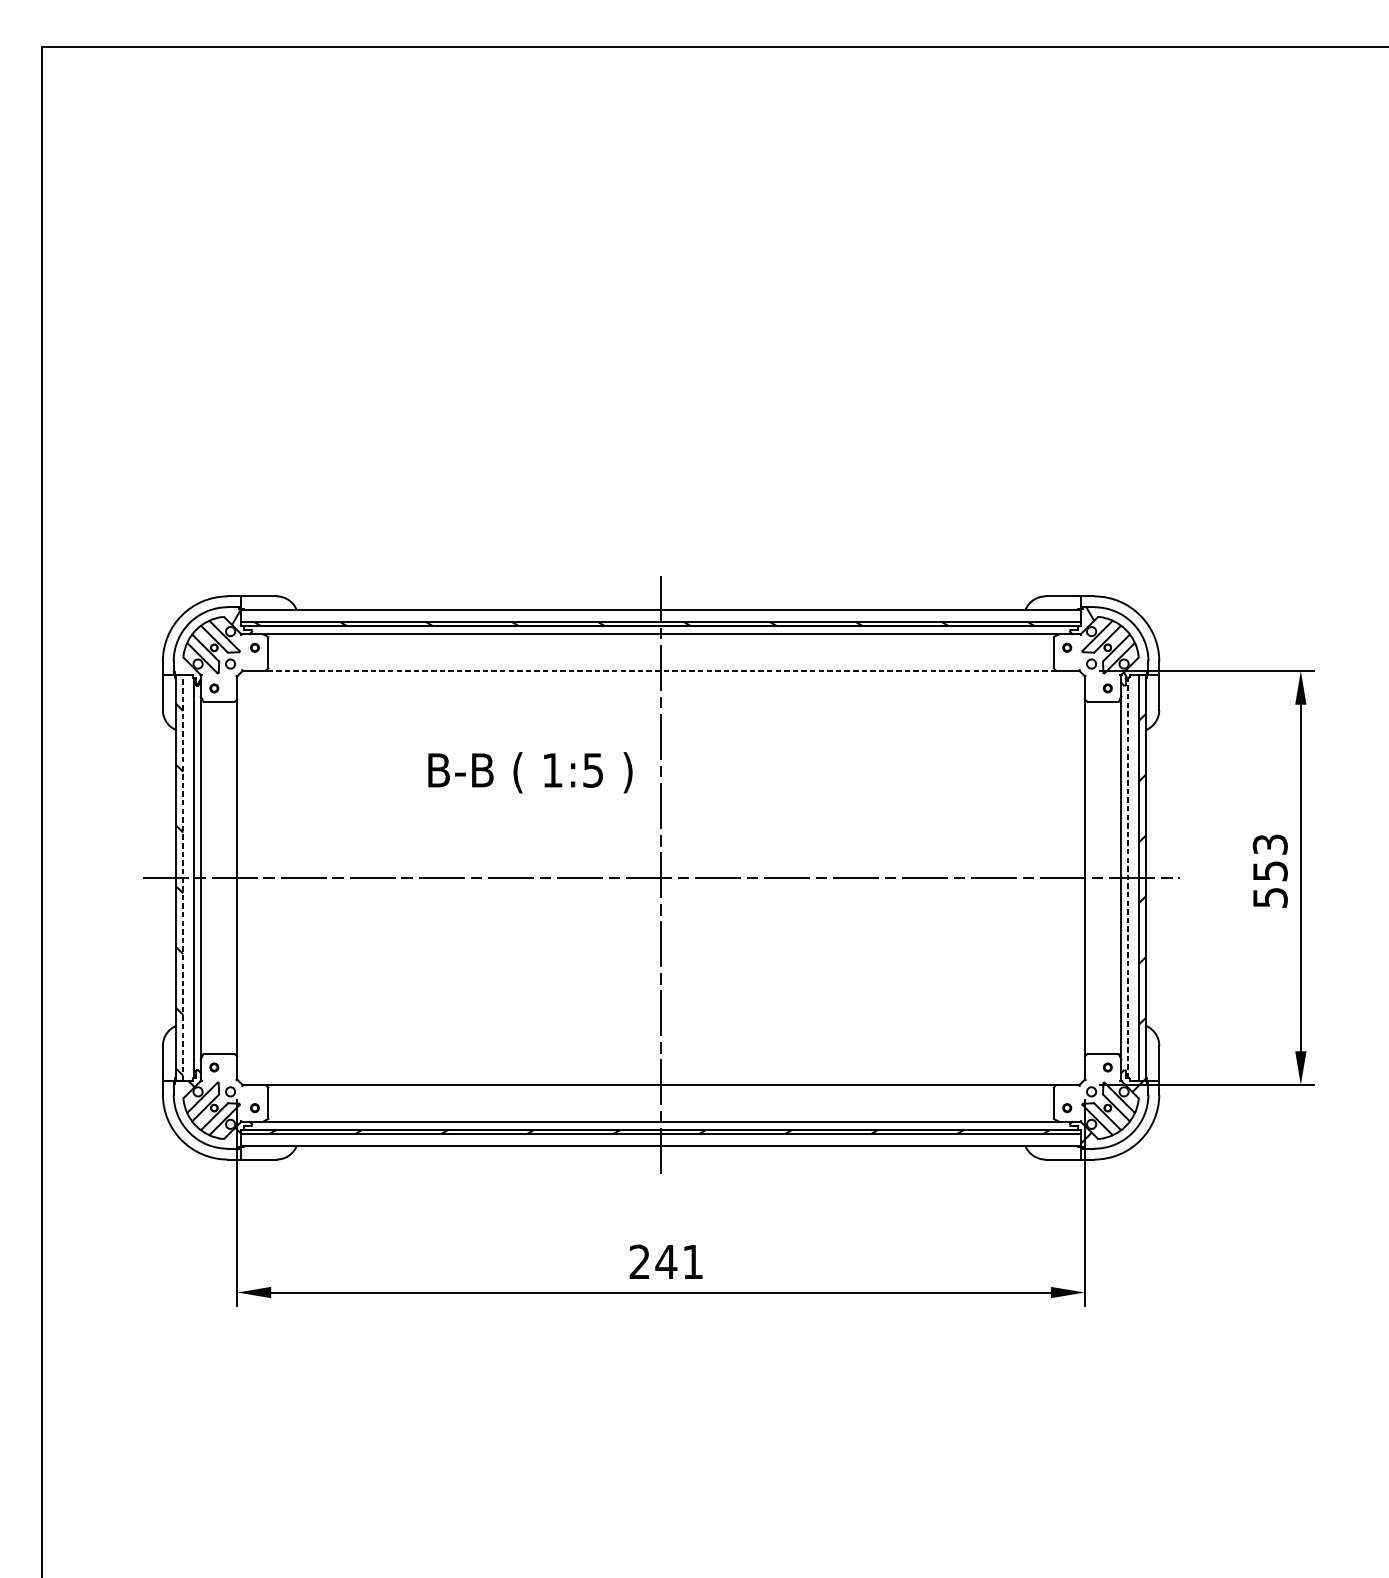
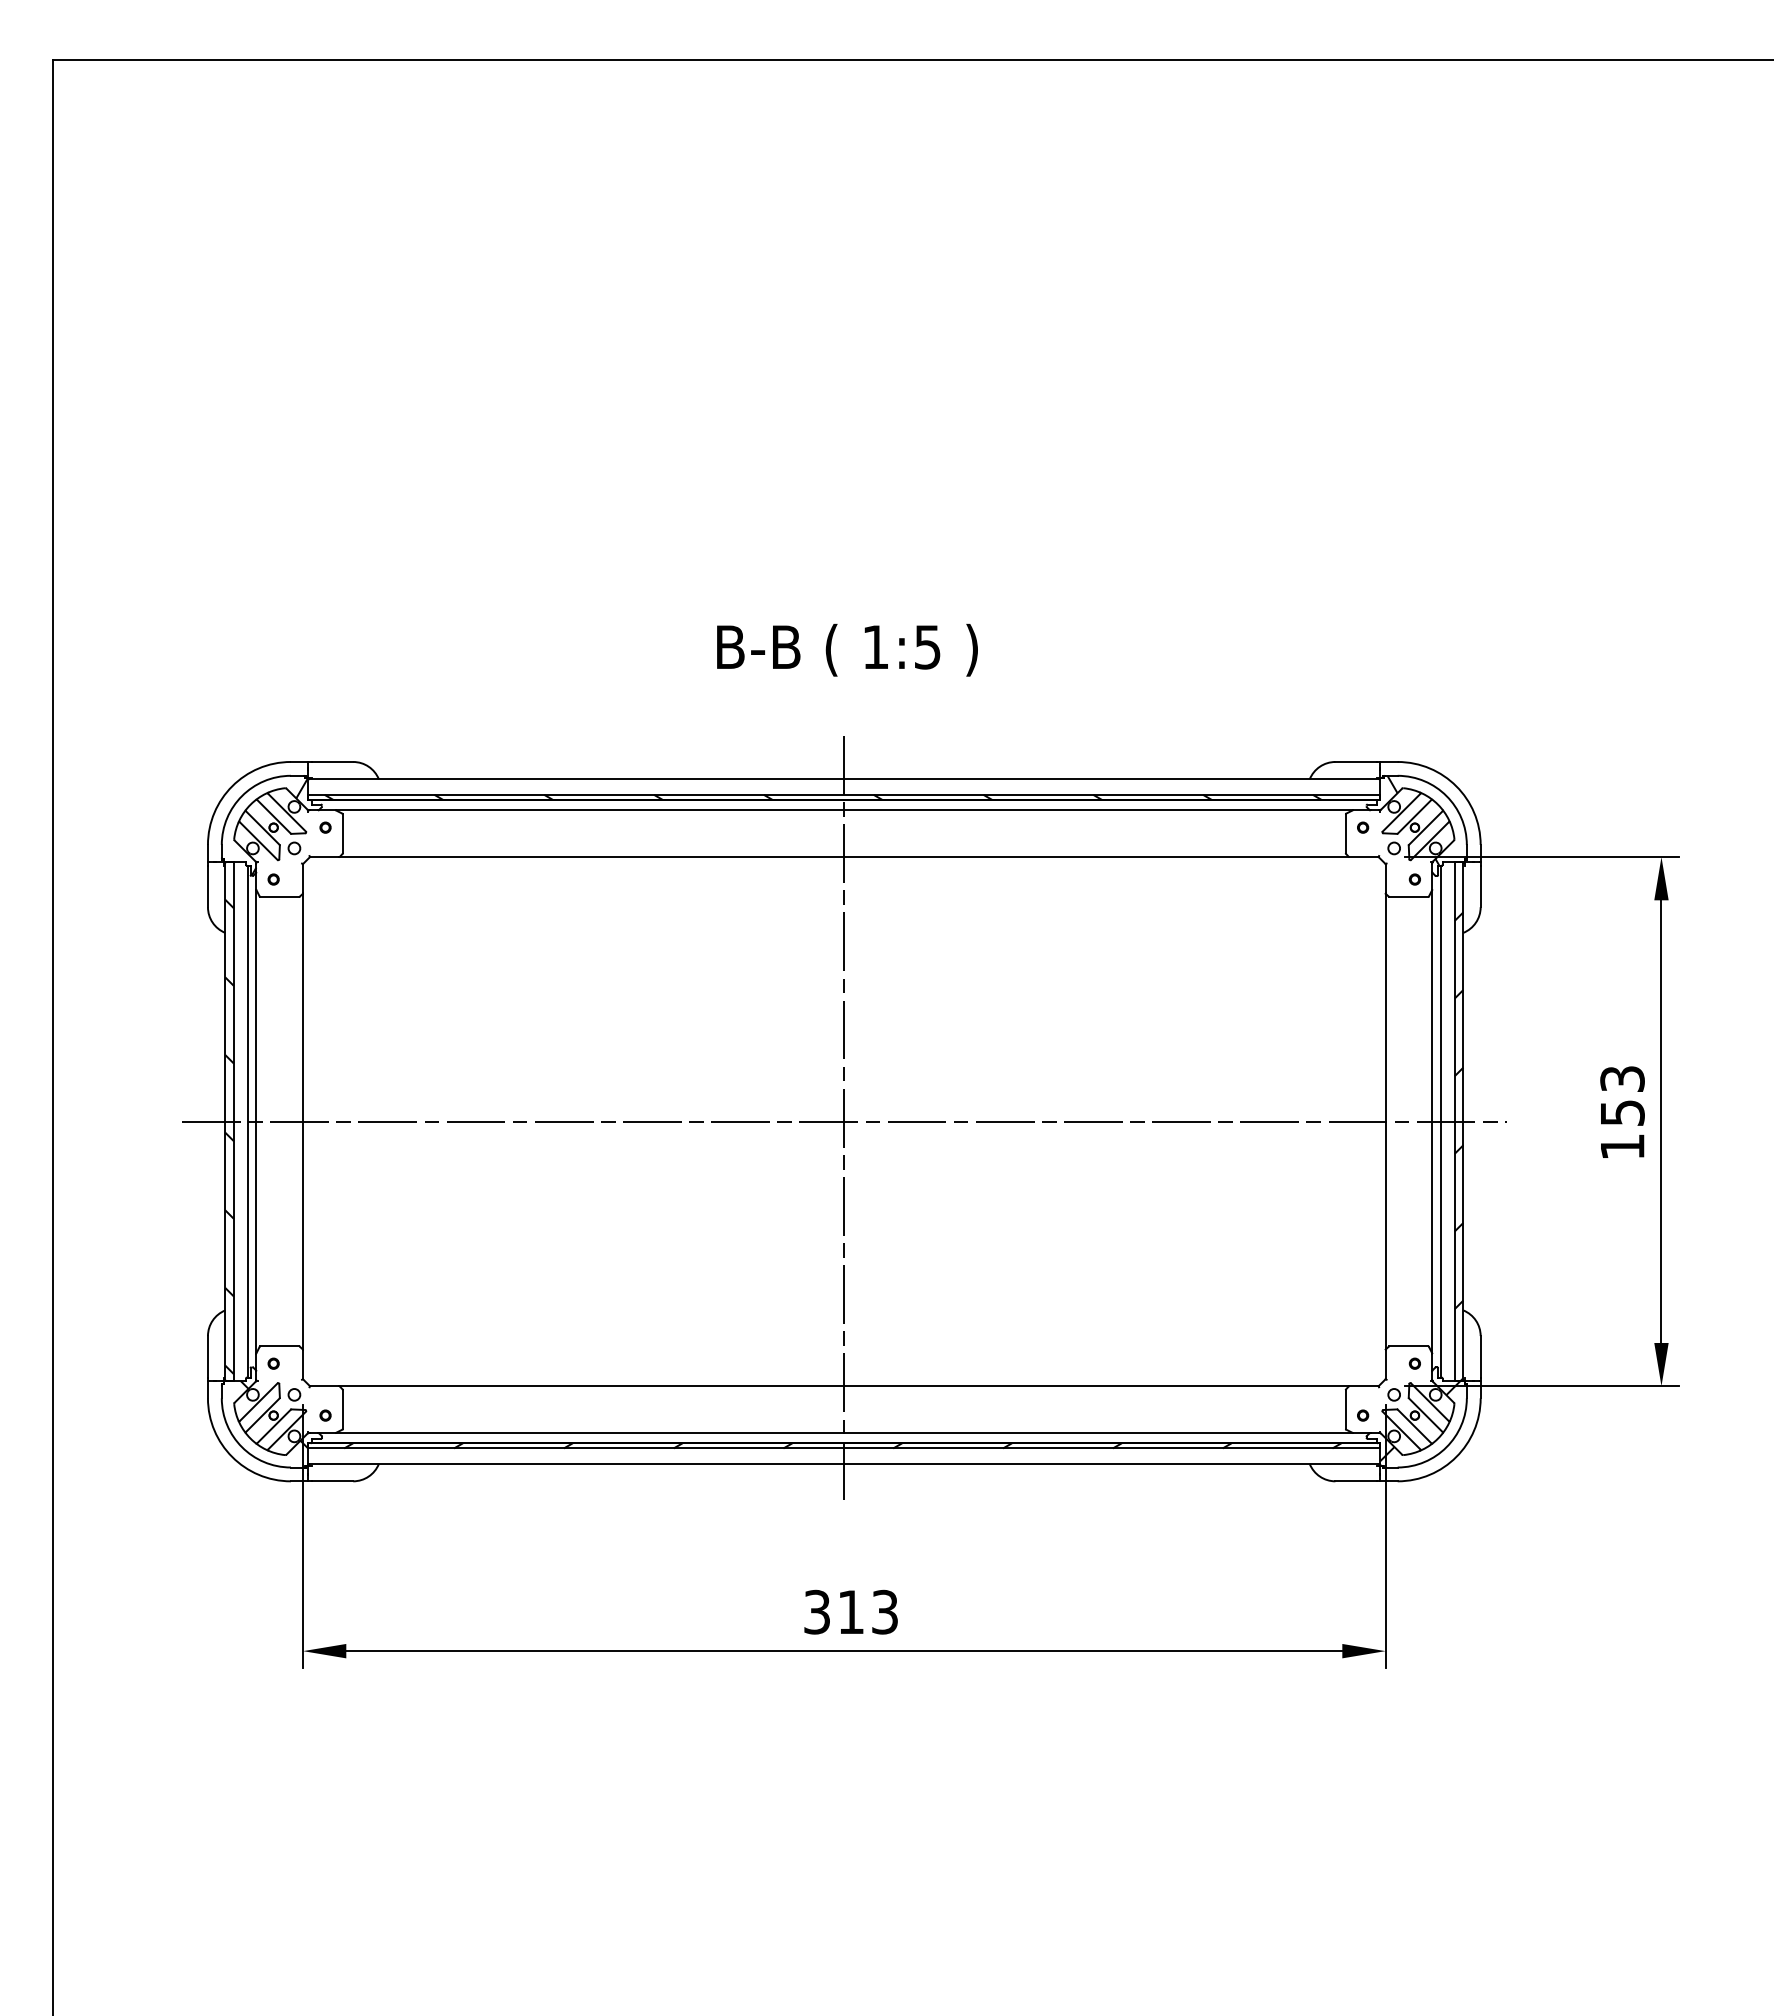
line: (660, 671) -> (843, 857), dashed -> solid
text: (530, 772) -> (847, 649), moved
line: (182, 877) -> (233, 1121), dashed -> solid
line: (1127, 877) -> (1440, 1121), dashed -> solid
text: (1270, 897) -> (1622, 1146), 553 -> 153
text: (665, 1261) -> (850, 1611), 241 -> 313

